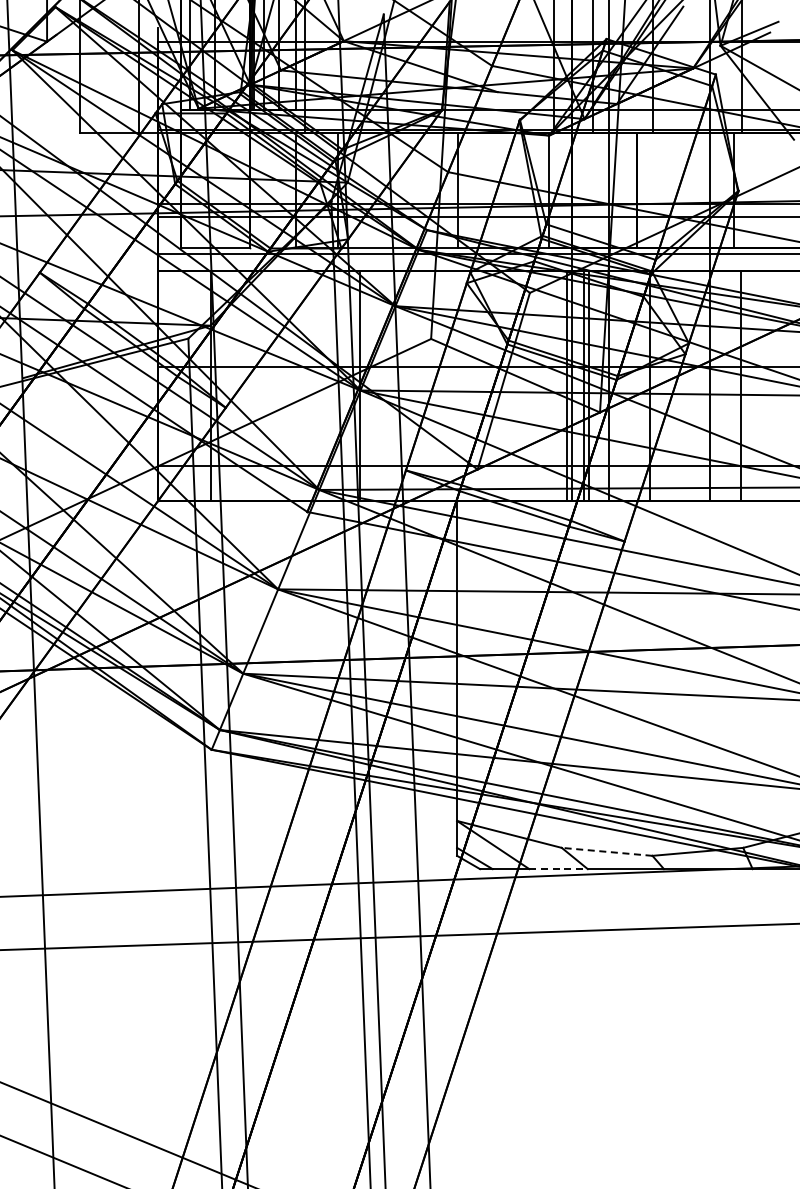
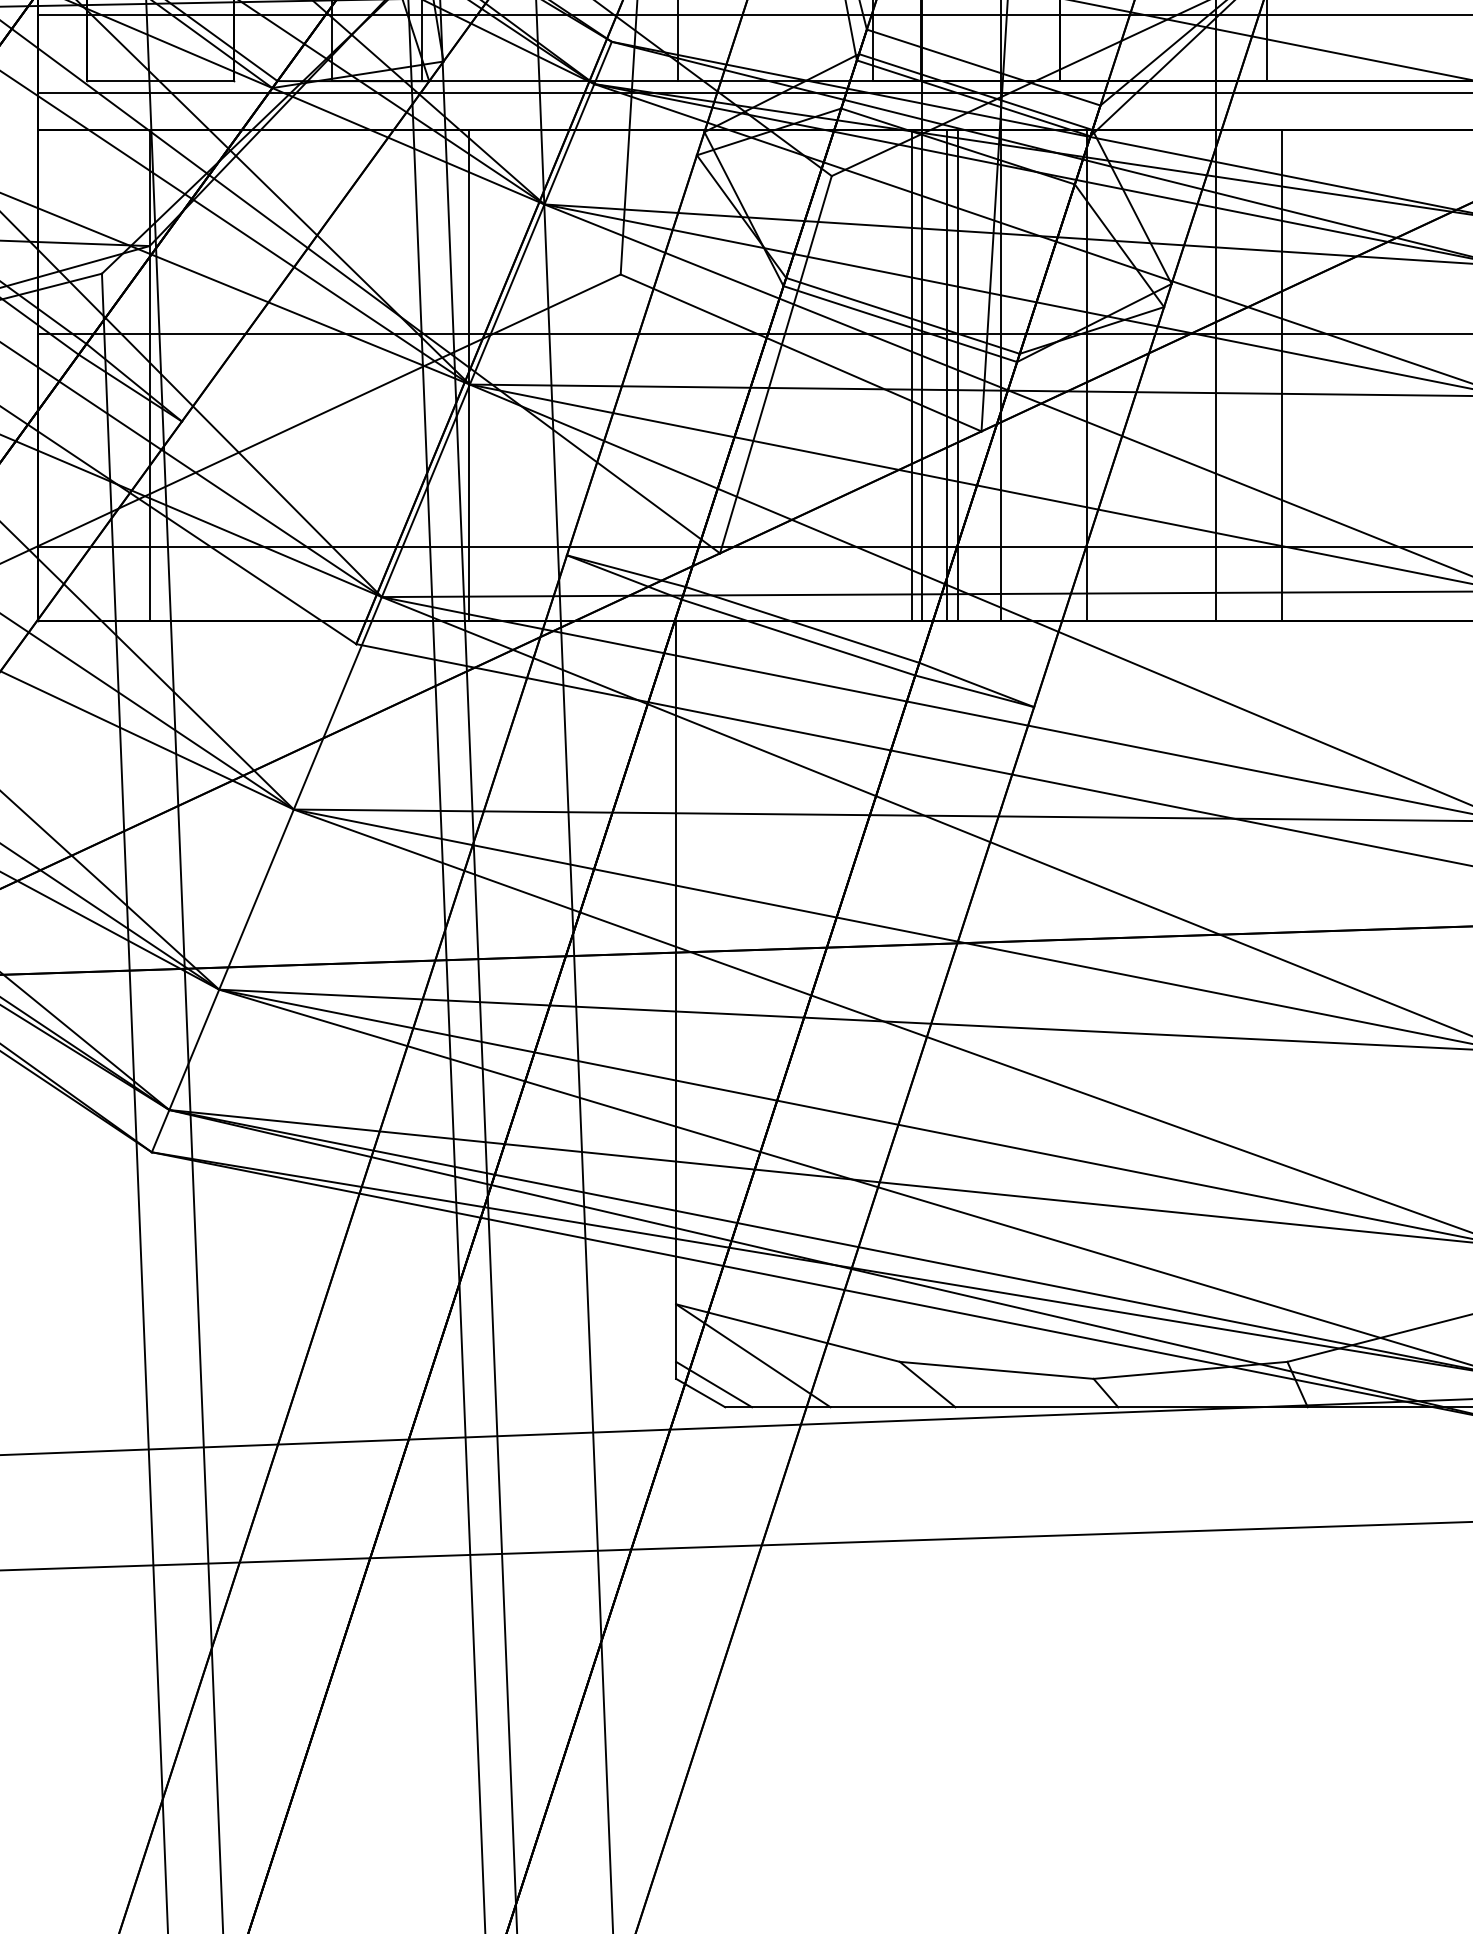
line: (607, 851) -> (997, 1369), dashed -> solid
line: (559, 869) -> (894, 1408), dashed -> solid

